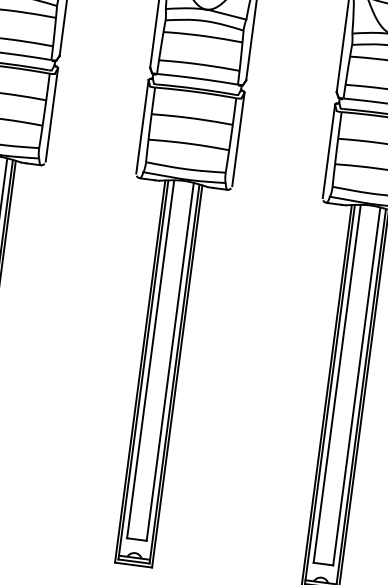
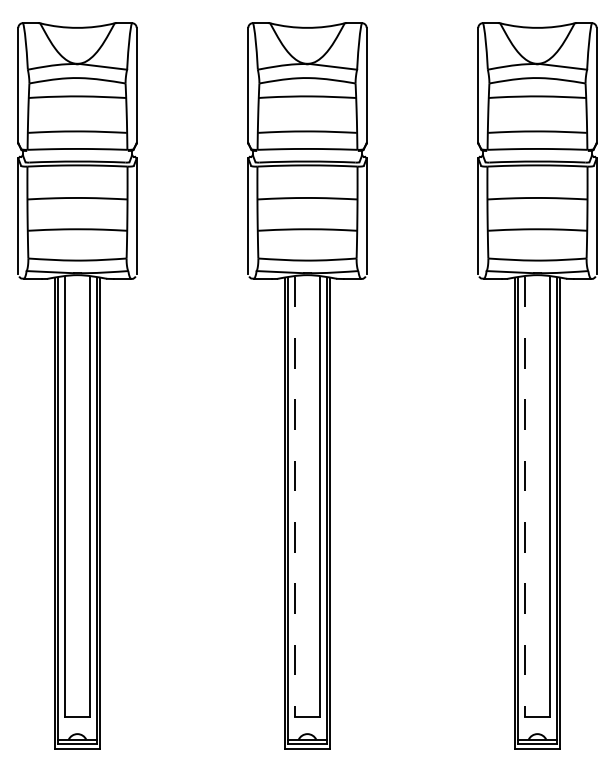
line: (150, 359) -> (295, 497), solid -> dashed
line: (337, 384) -> (525, 497), solid -> dashed

